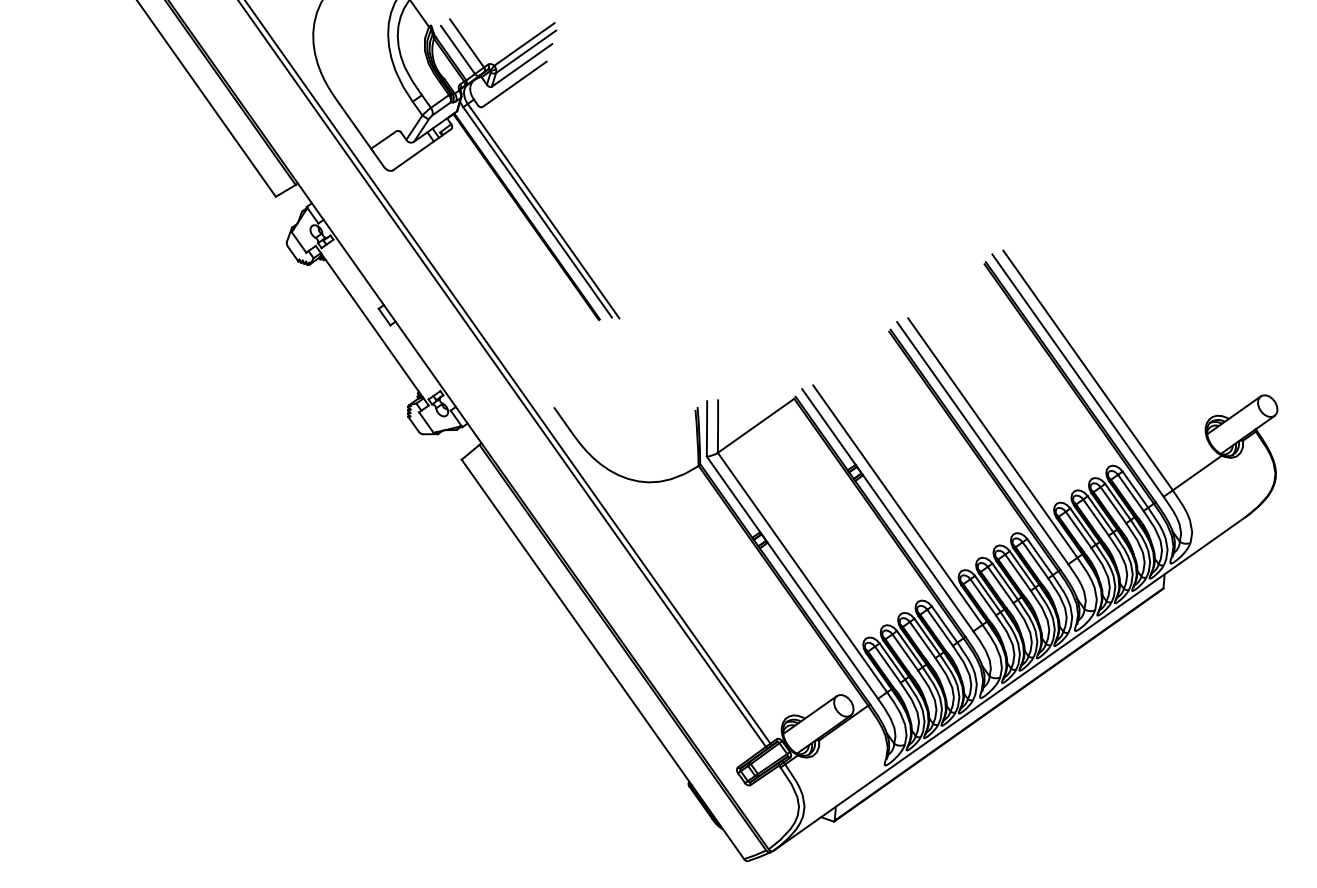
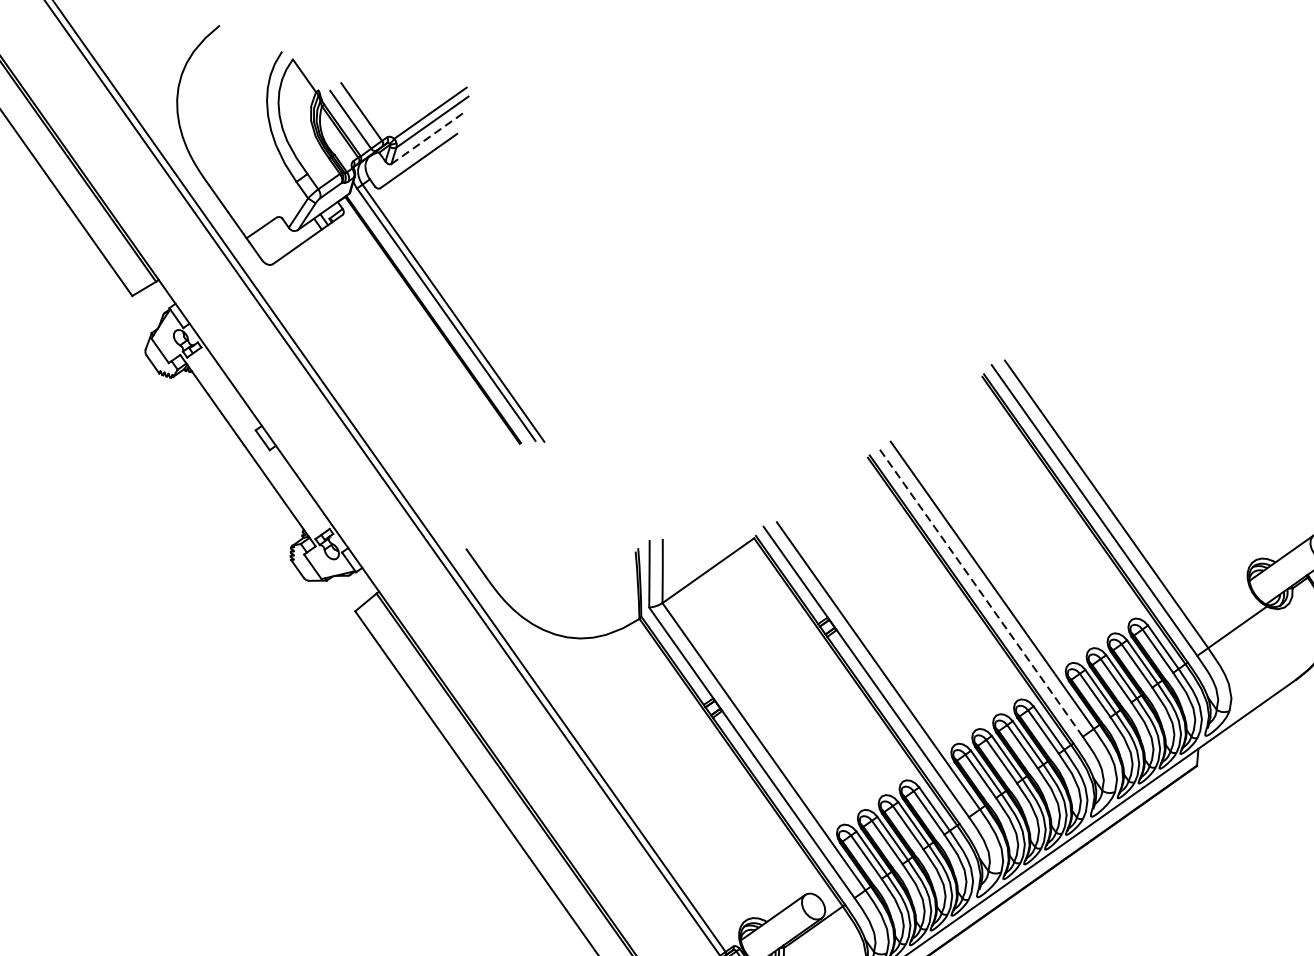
line: (522, 65) -> (428, 138), solid -> dashed
line: (982, 442) -> (979, 590), solid -> dashed

